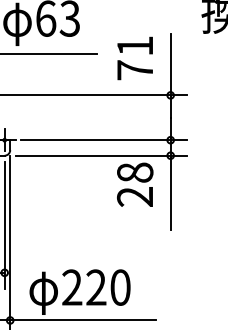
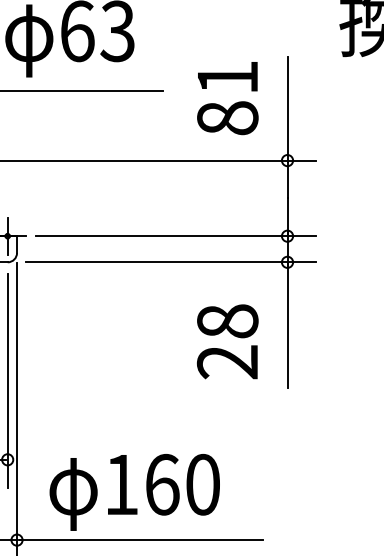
text: (135, 70) -> (228, 118), 71 -> 81
text: (135, 184) -> (228, 341), moved
text: (84, 287) -> (142, 484), 220 -> 160

